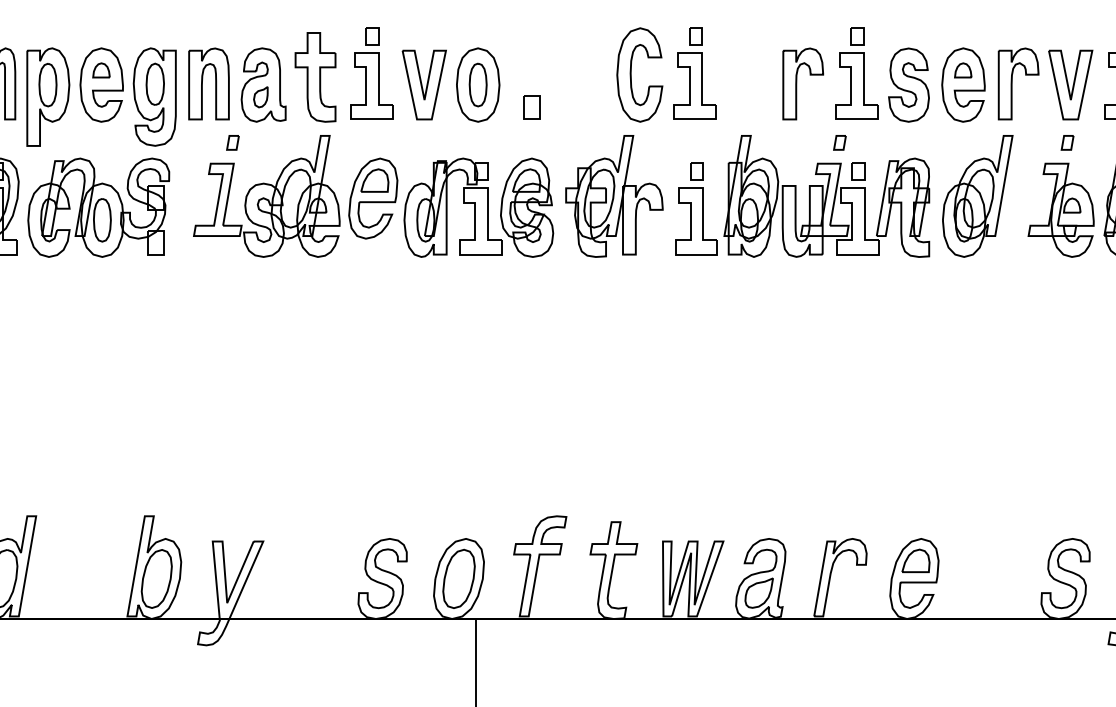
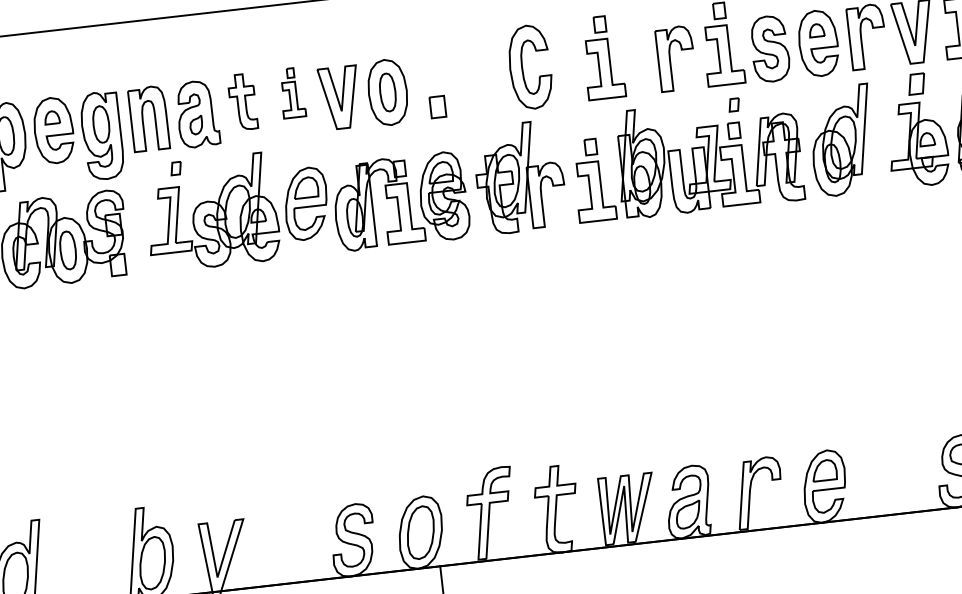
part: (371, 73) -> (292, 93), size x0.6
part: (694, 73) -> (602, 57), moved
part: (315, 77) -> (242, 102), size x0.7
part: (839, 142) -> (733, 104), moved
part: (1067, 142) -> (916, 83), size x1.6

